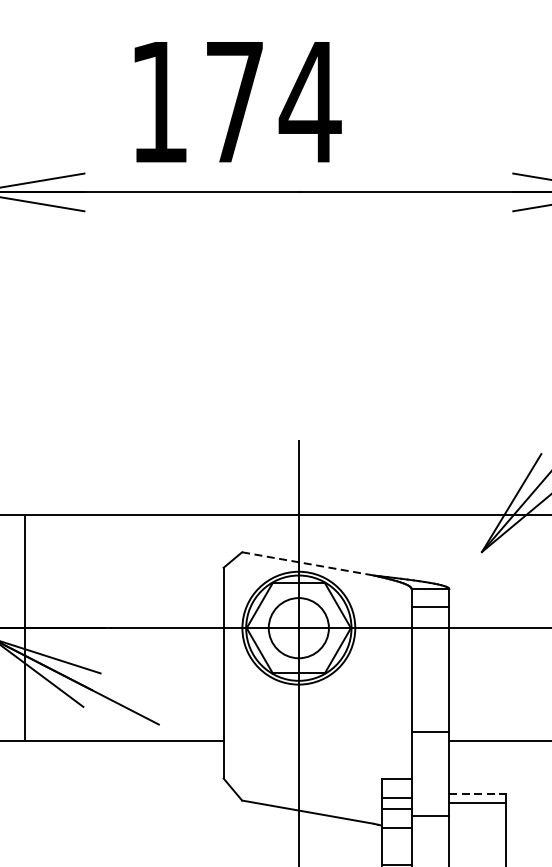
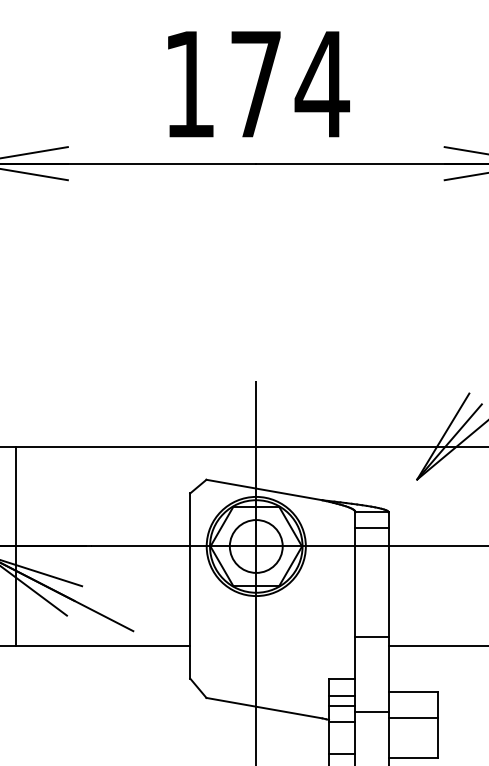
text: (237, 102) -> (258, 84), moved
line: (308, 564) -> (264, 490), dashed -> solid
line: (477, 793) -> (413, 691), dashed -> solid
line: (477, 803) -> (413, 718), moved

